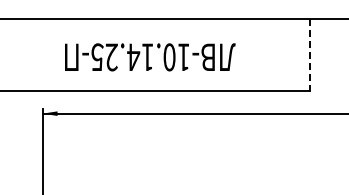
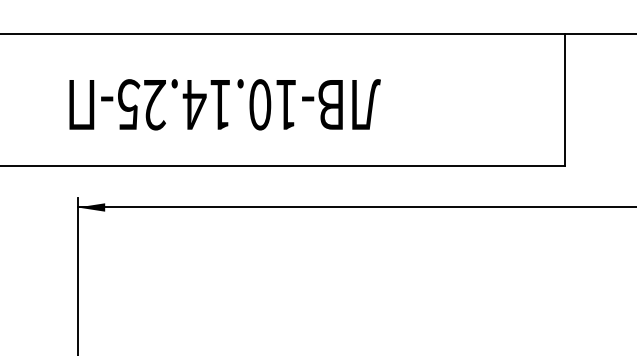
line: (309, 55) -> (564, 101), dashed -> solid
text: (150, 57) -> (225, 105), moved

